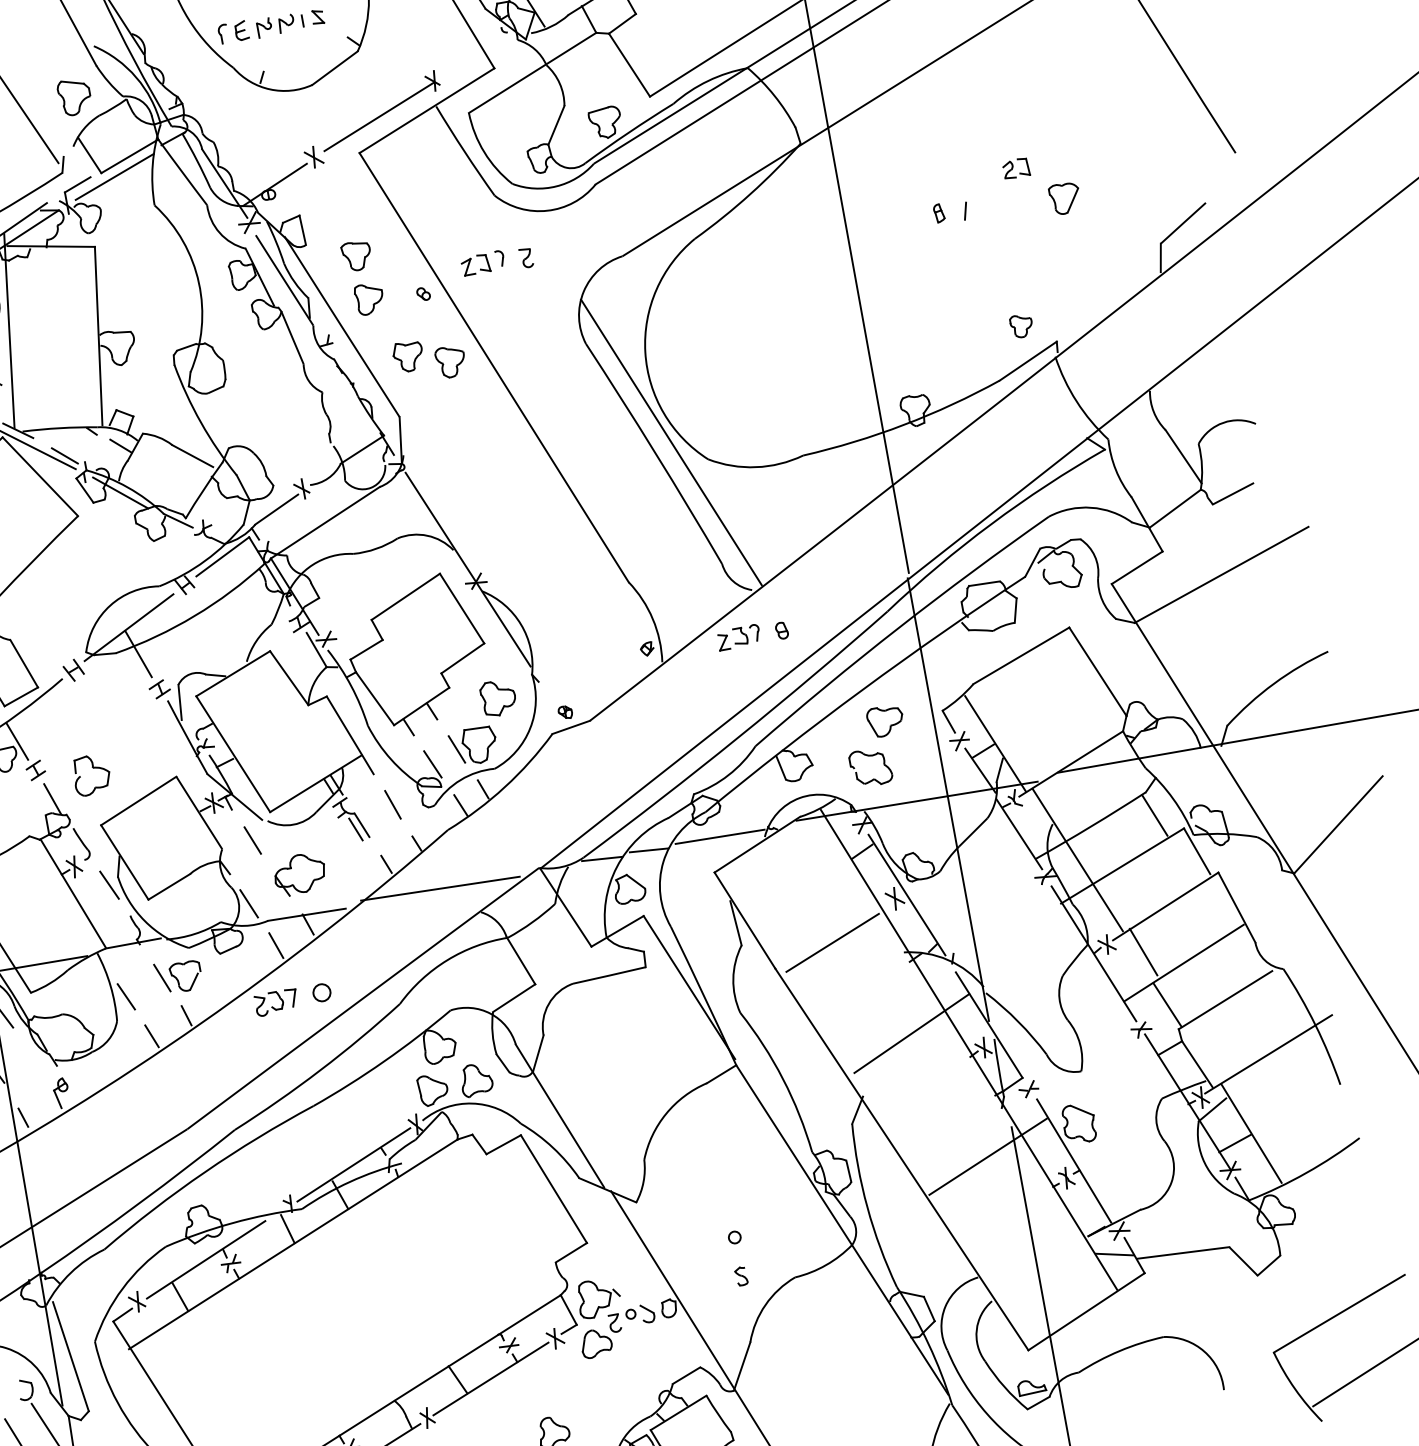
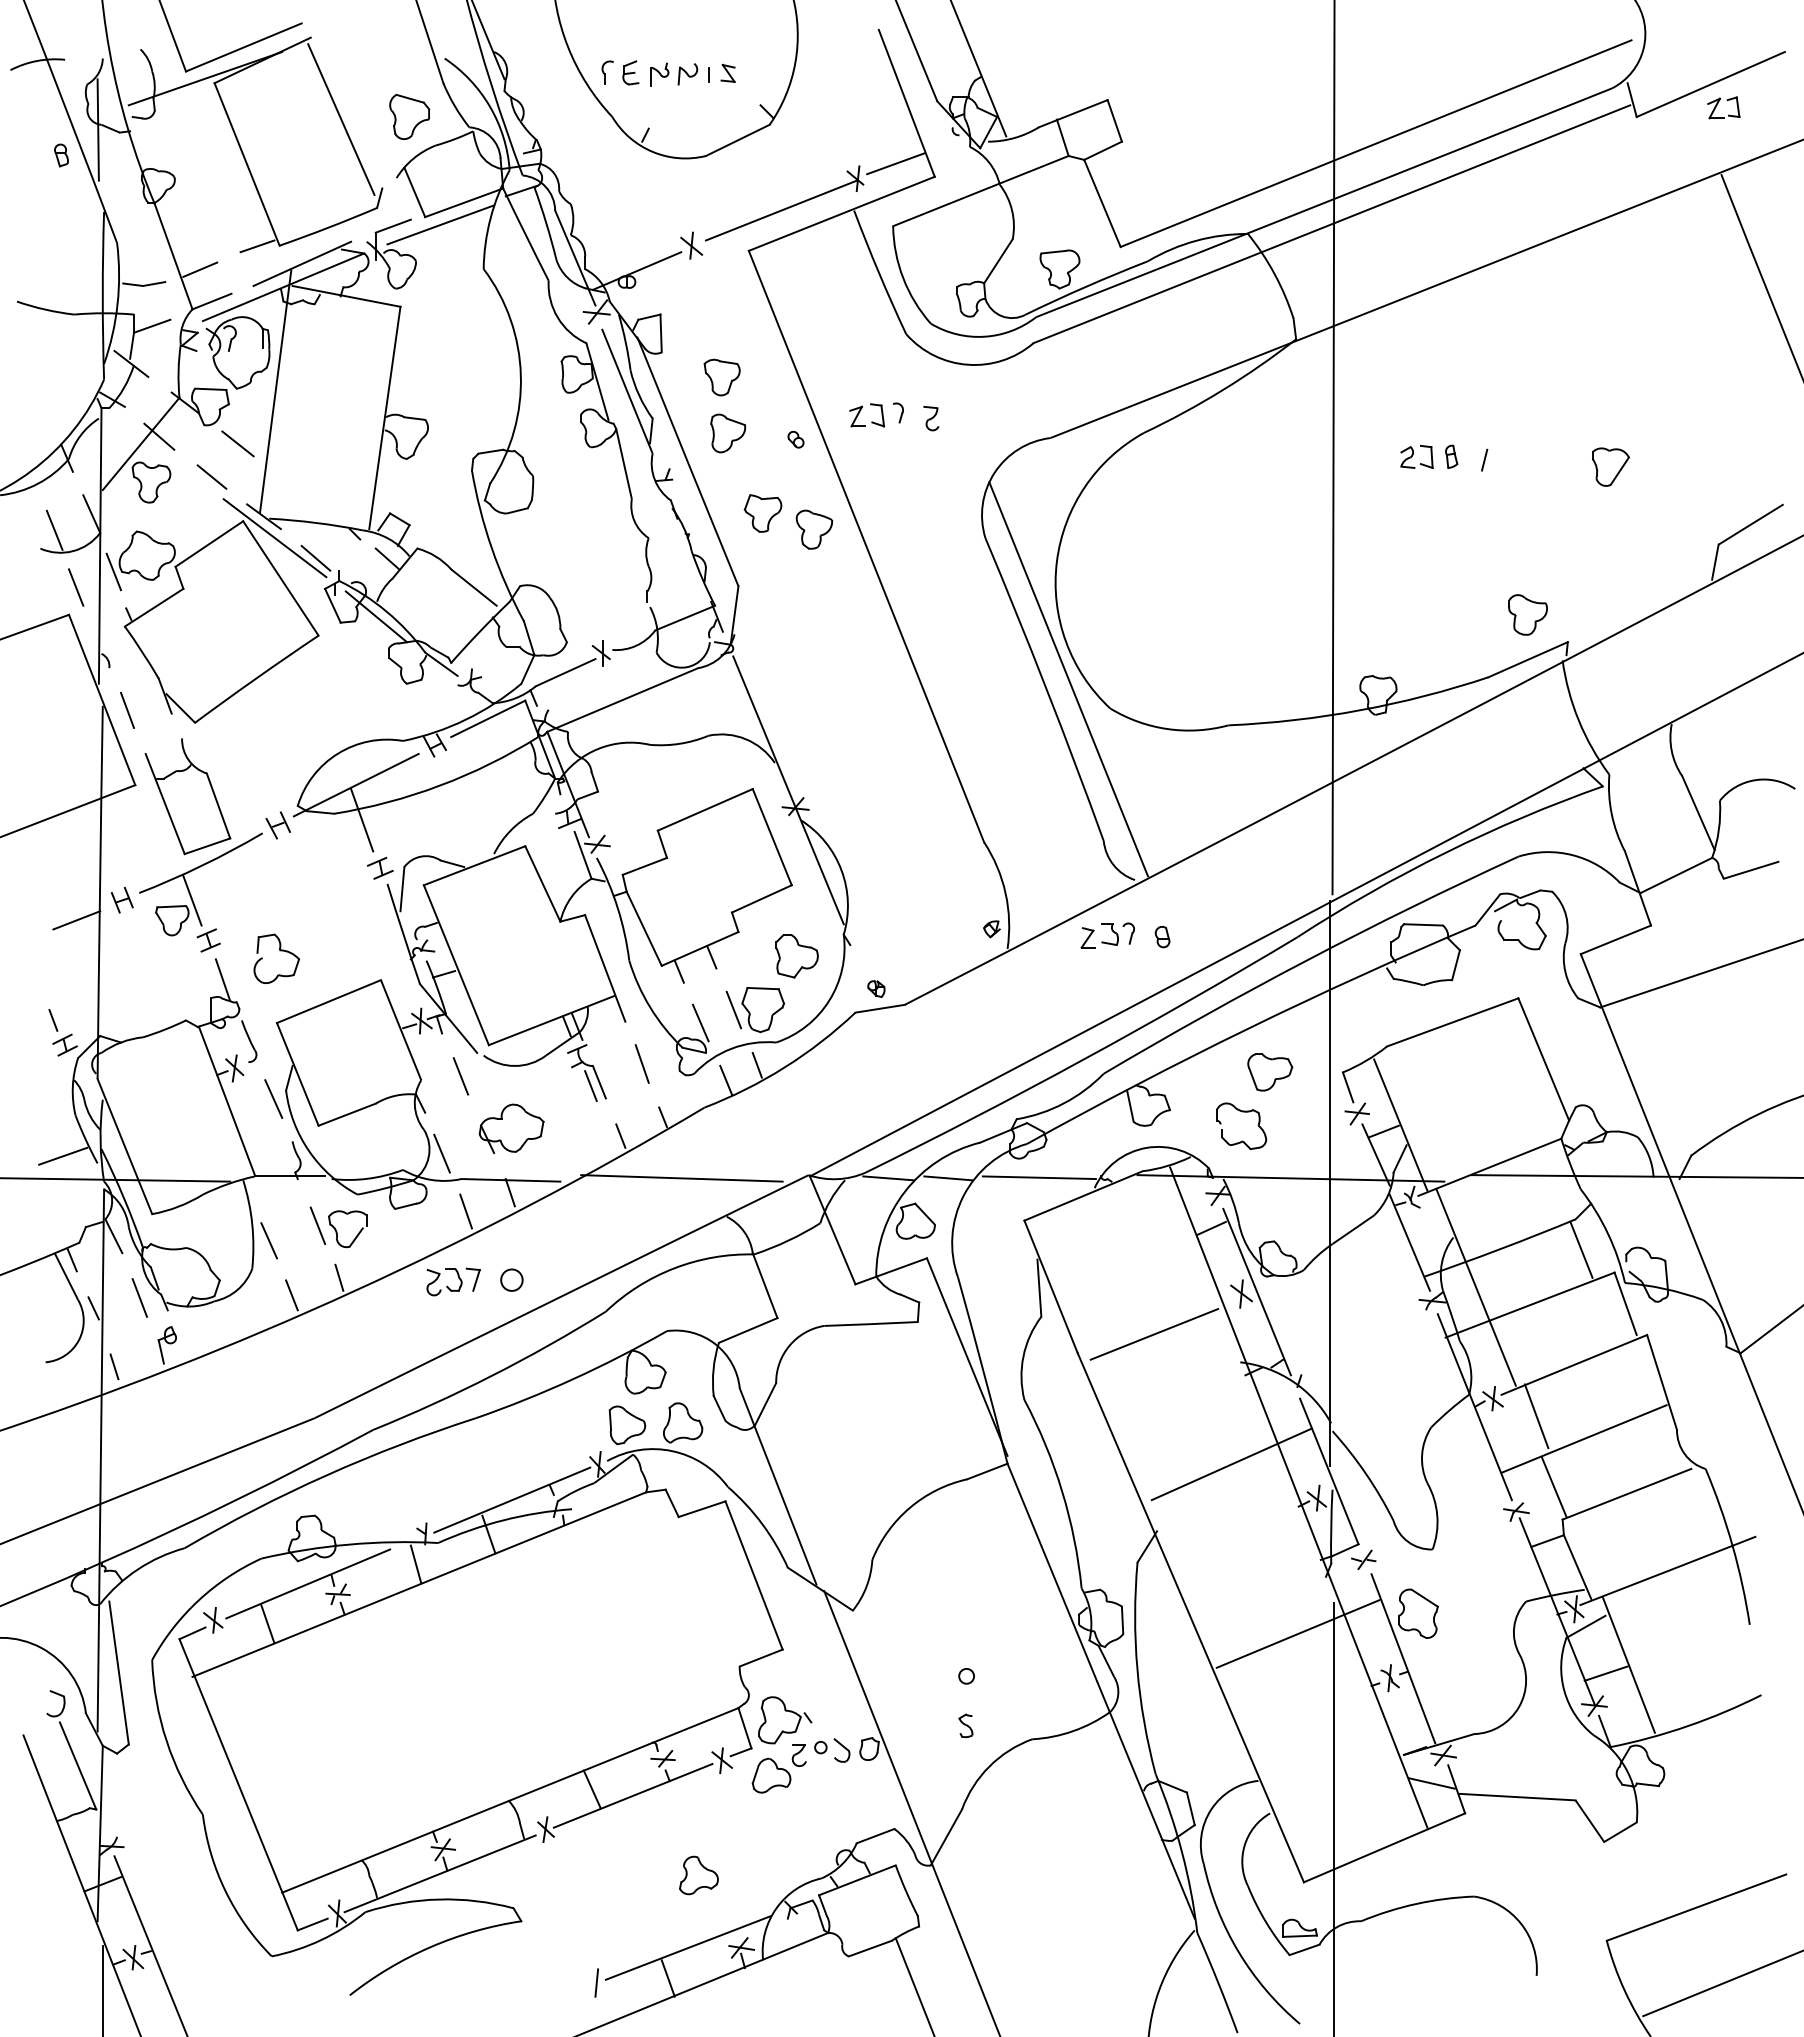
line: (461, 63) -> (895, 163), added
part: (1015, 168) -> (1416, 456), moved
part: (1021, 325) -> (1527, 614), size x1.43
line: (32, 1059) -> (139, 1297), added

